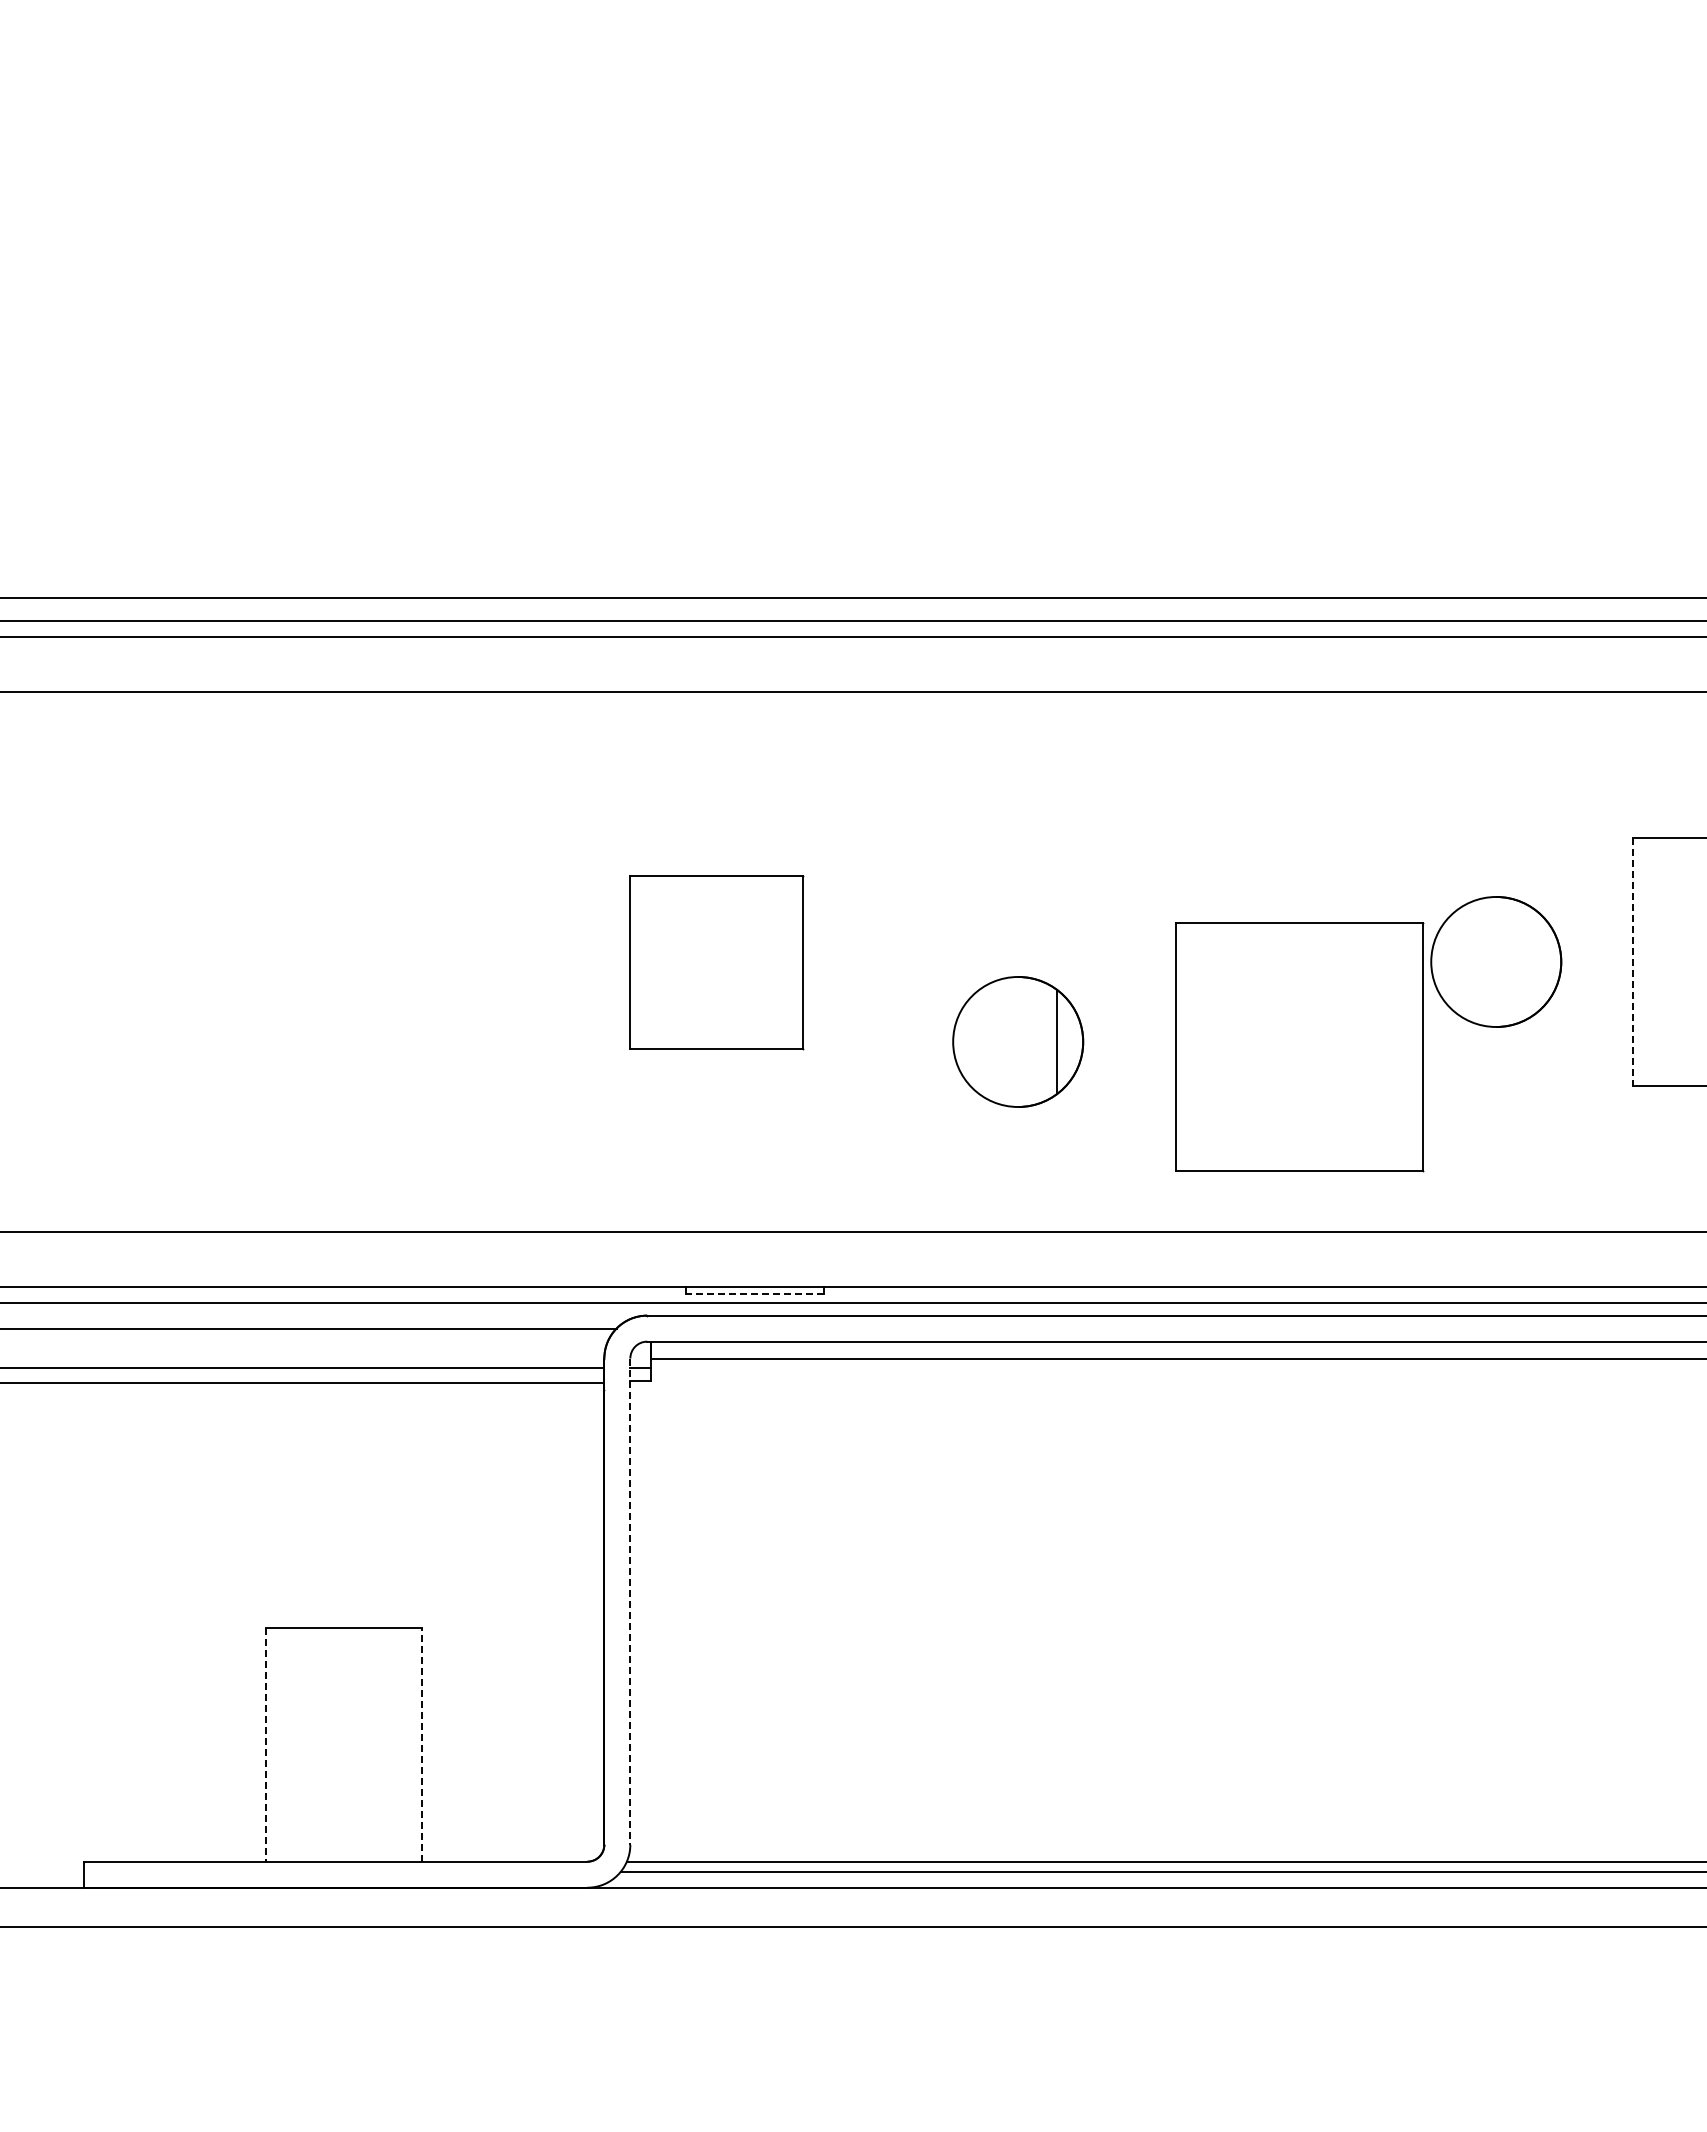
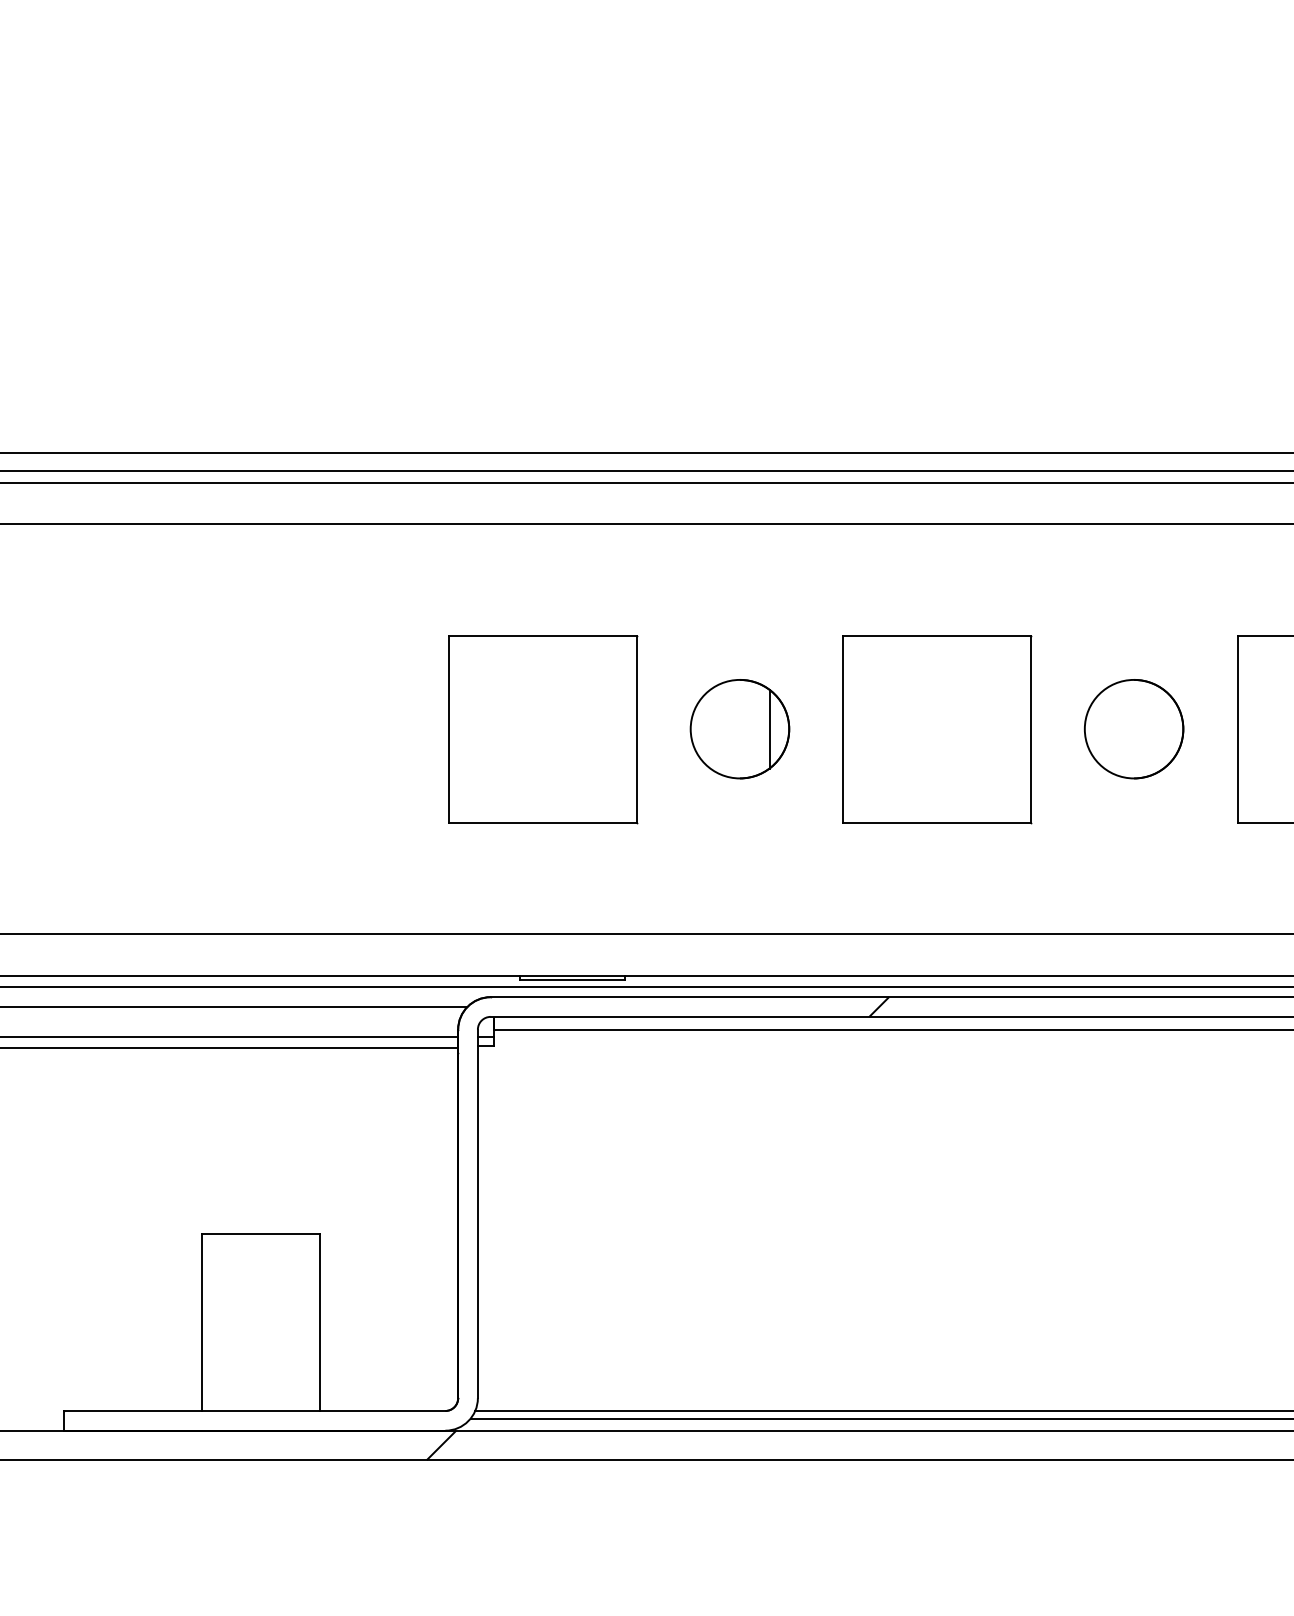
part: (716, 962) -> (543, 729), size x1.43
line: (1632, 962) -> (1237, 729), dashed -> solid
part: (1018, 1041) -> (740, 728), moved
part: (1299, 1047) -> (937, 729), moved
line: (755, 1293) -> (572, 980), dashed -> solid
hatch: (1159, 1328) -> (878, 1006), added
line: (630, 1602) -> (478, 1214), dashed -> solid
line: (422, 1744) -> (320, 1322), dashed -> solid
line: (266, 1745) -> (202, 1322), dashed -> solid
hatch: (581, 1906) -> (440, 1444), added

